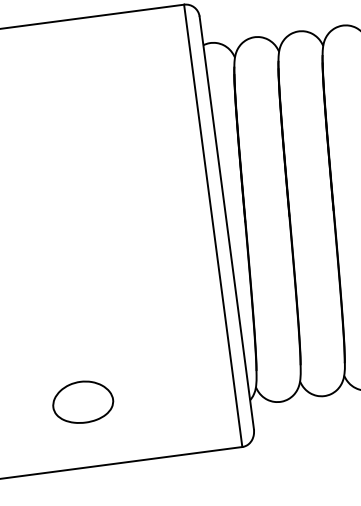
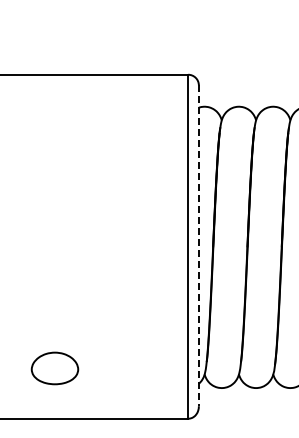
line: (226, 223) -> (198, 246), solid -> dashed
part: (82, 402) -> (54, 368), moved

